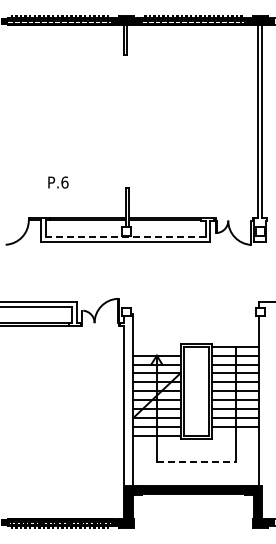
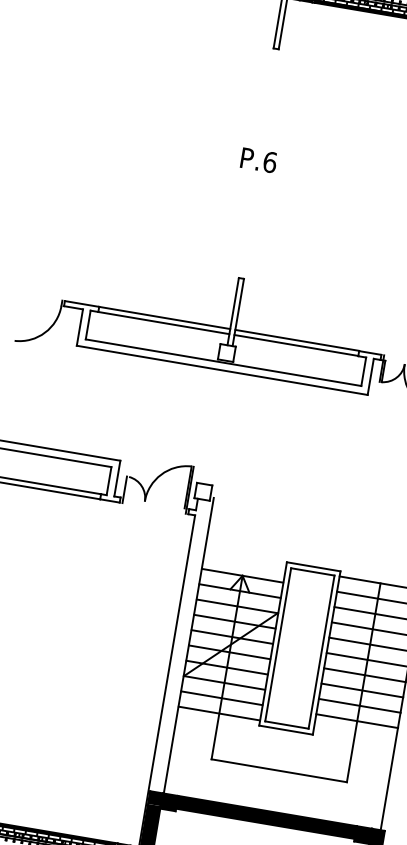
text: (58, 182) -> (259, 160), moved
line: (125, 237) -> (222, 363), dashed -> solid
line: (196, 462) -> (279, 771), dashed -> solid

